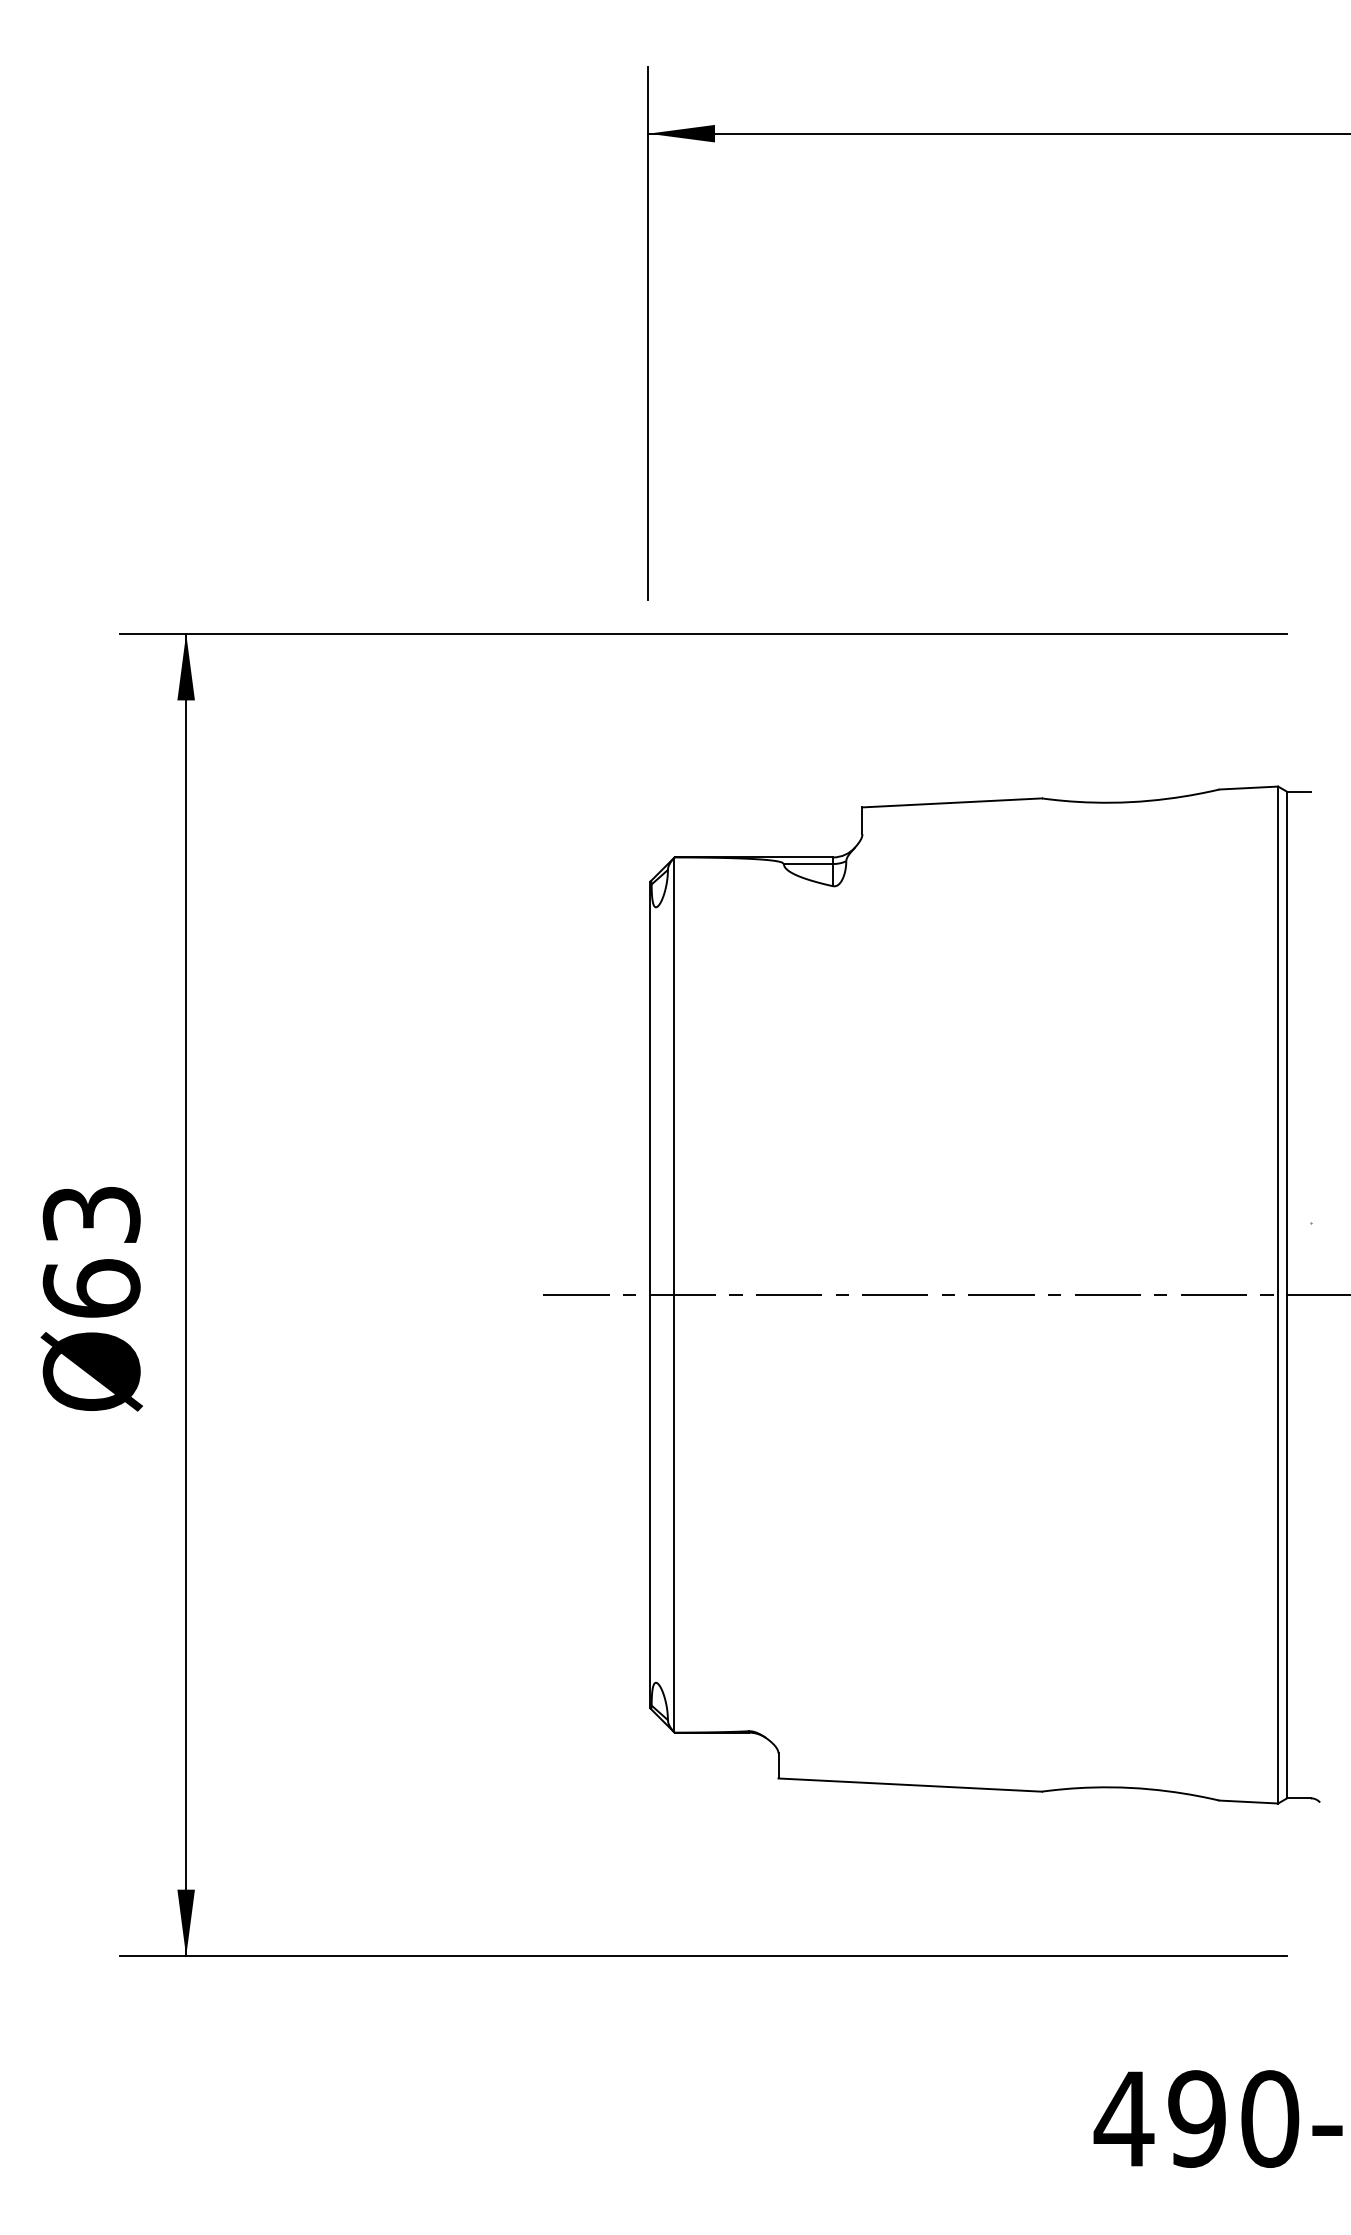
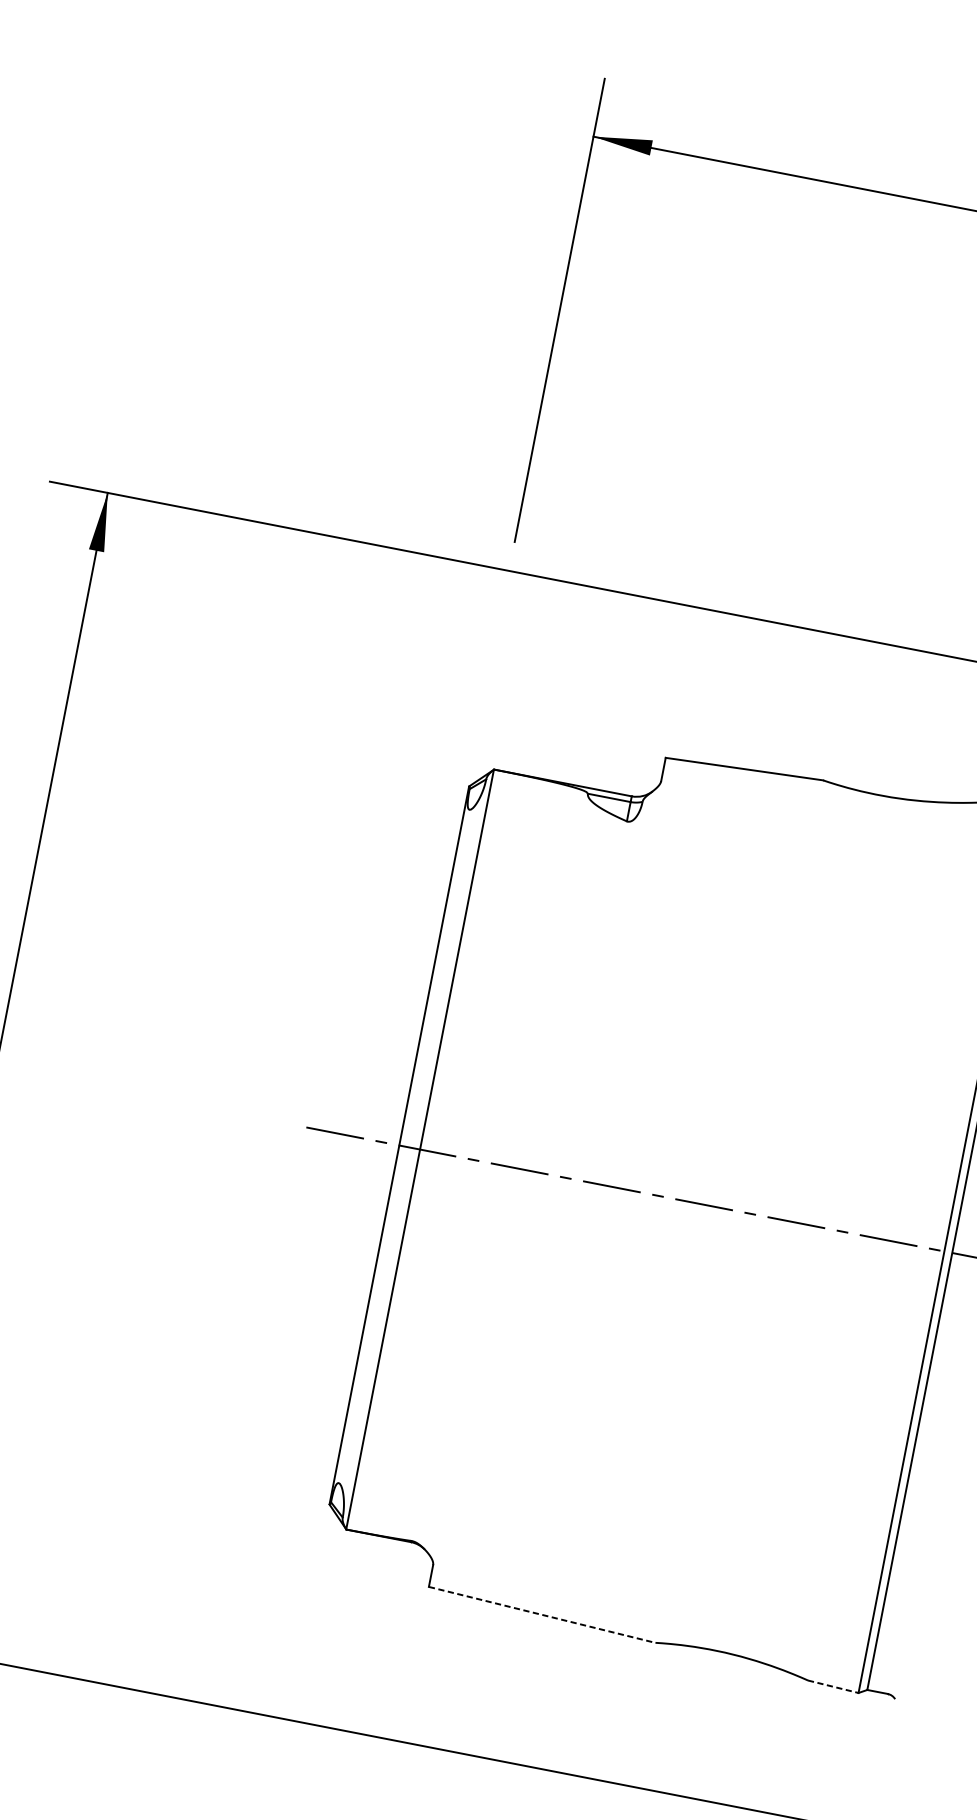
line: (910, 1785) -> (542, 1615), solid -> dashed
line: (1249, 1802) -> (833, 1687), solid -> dashed

